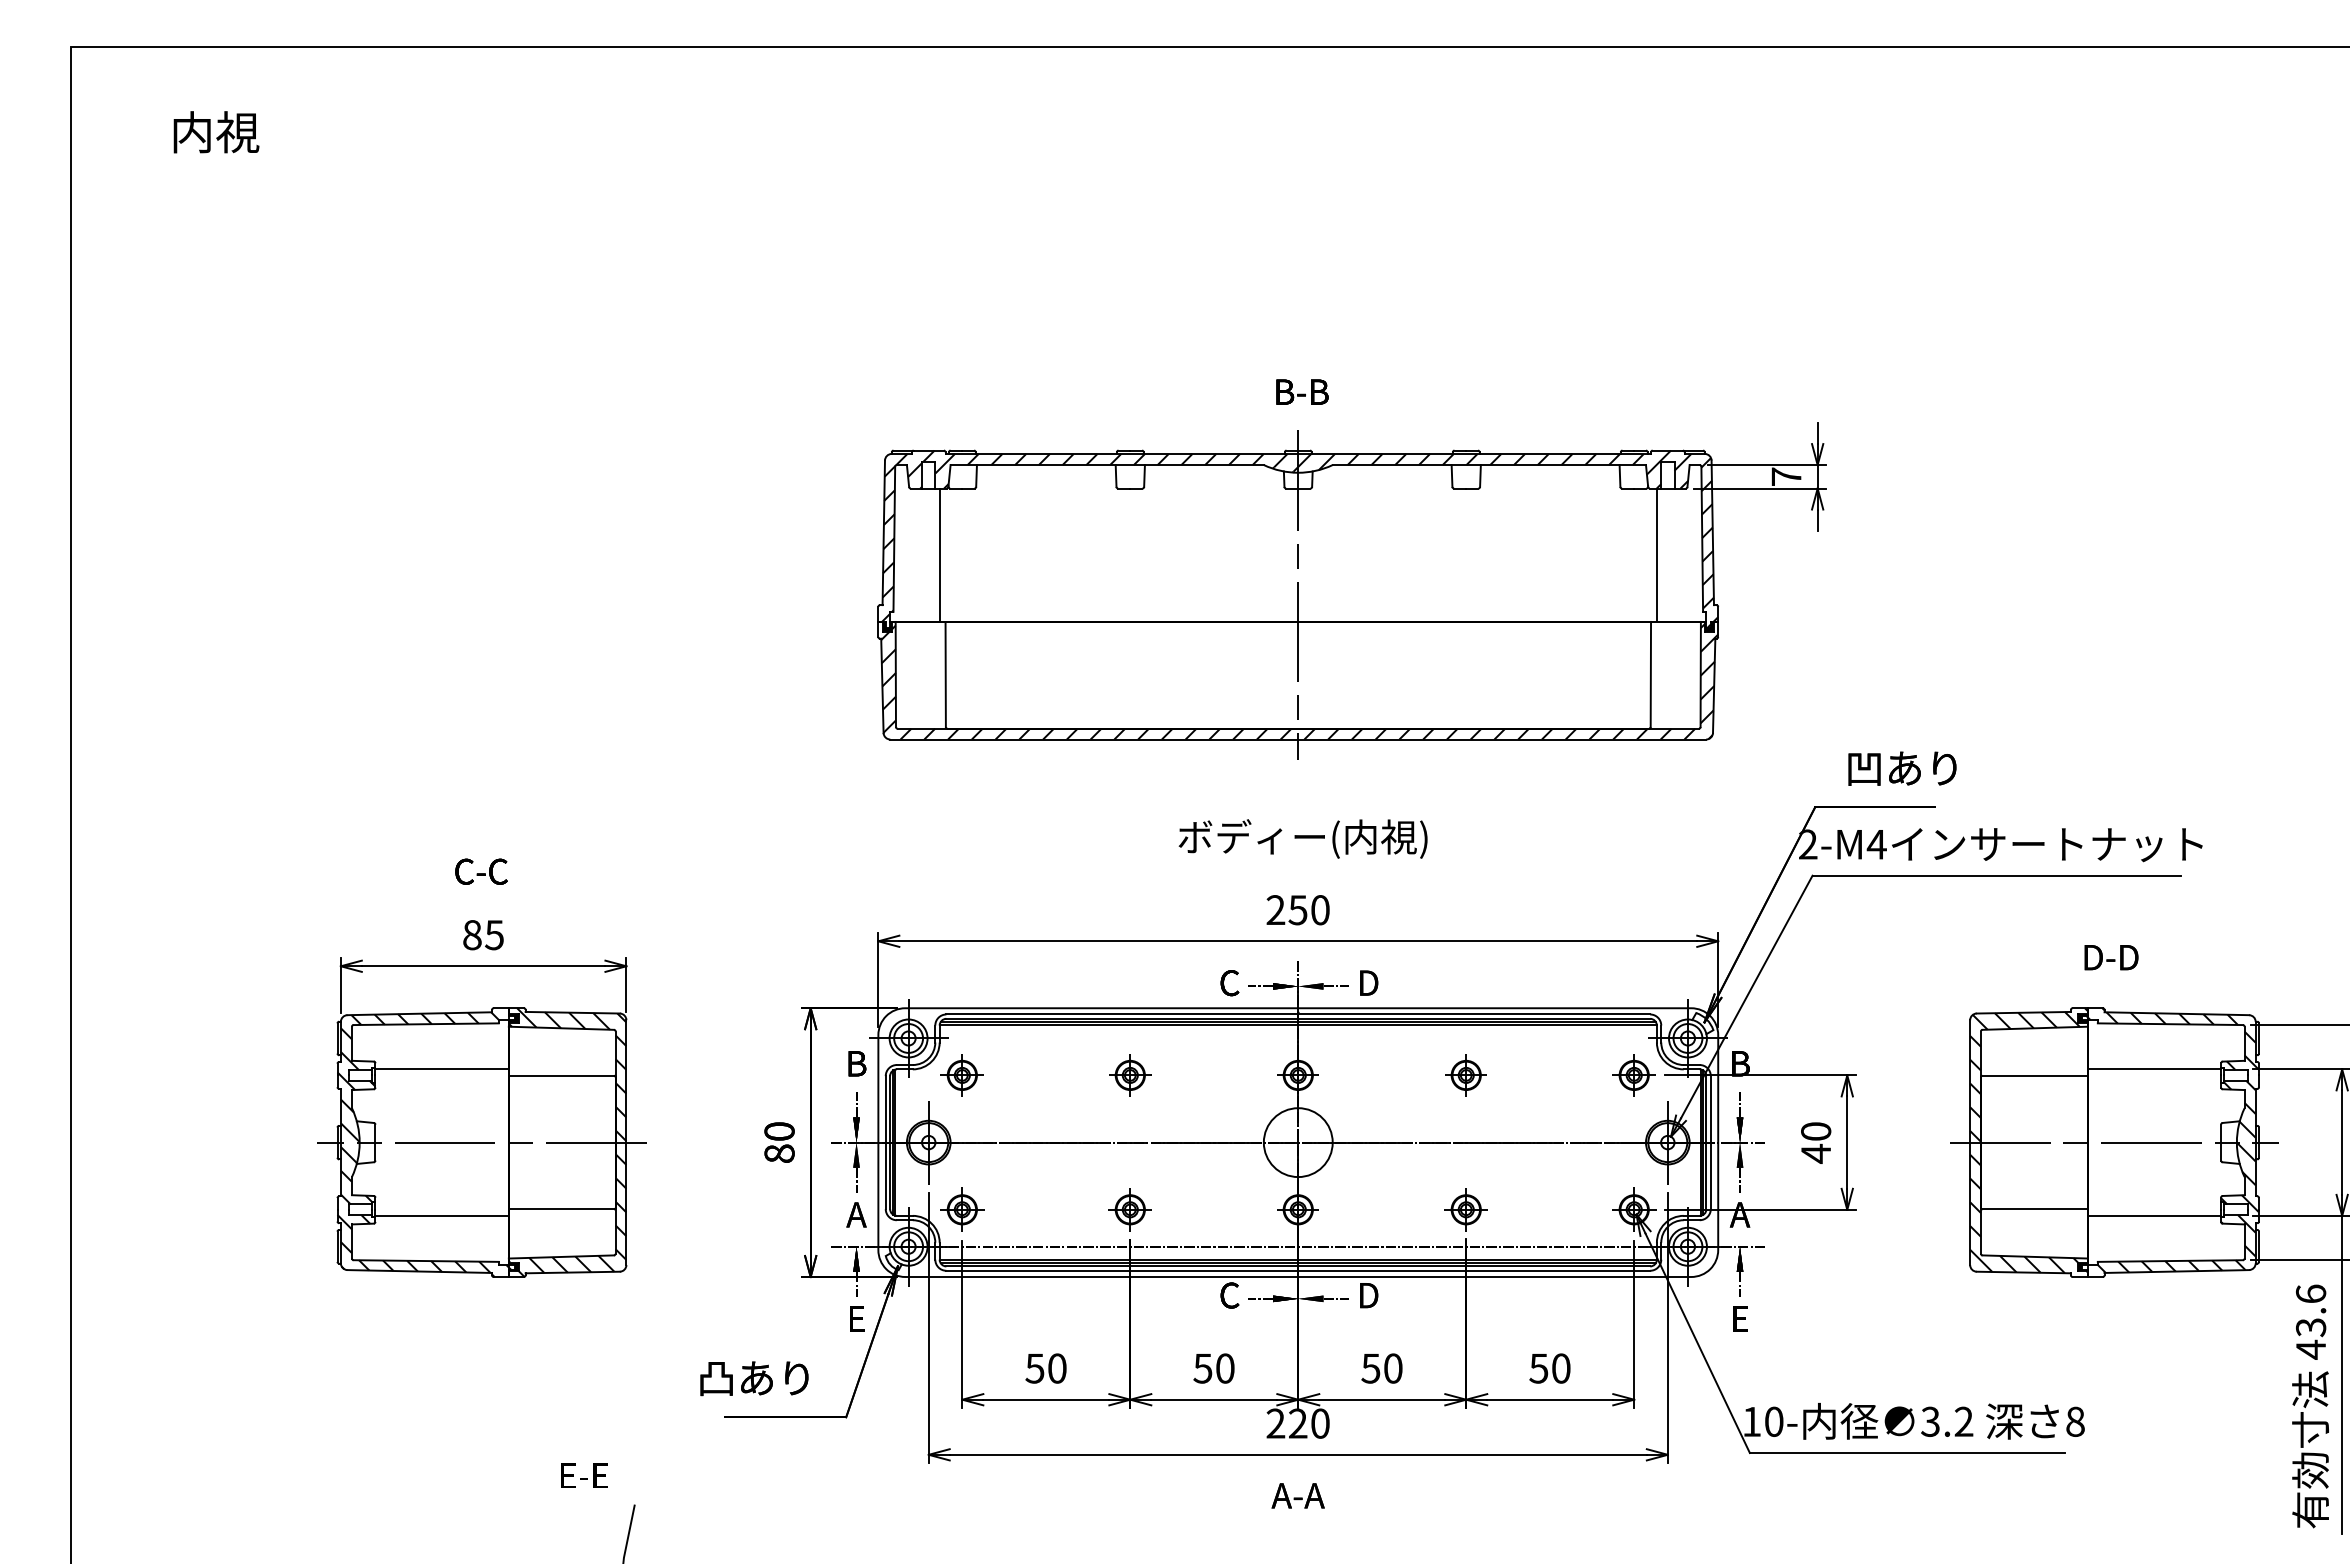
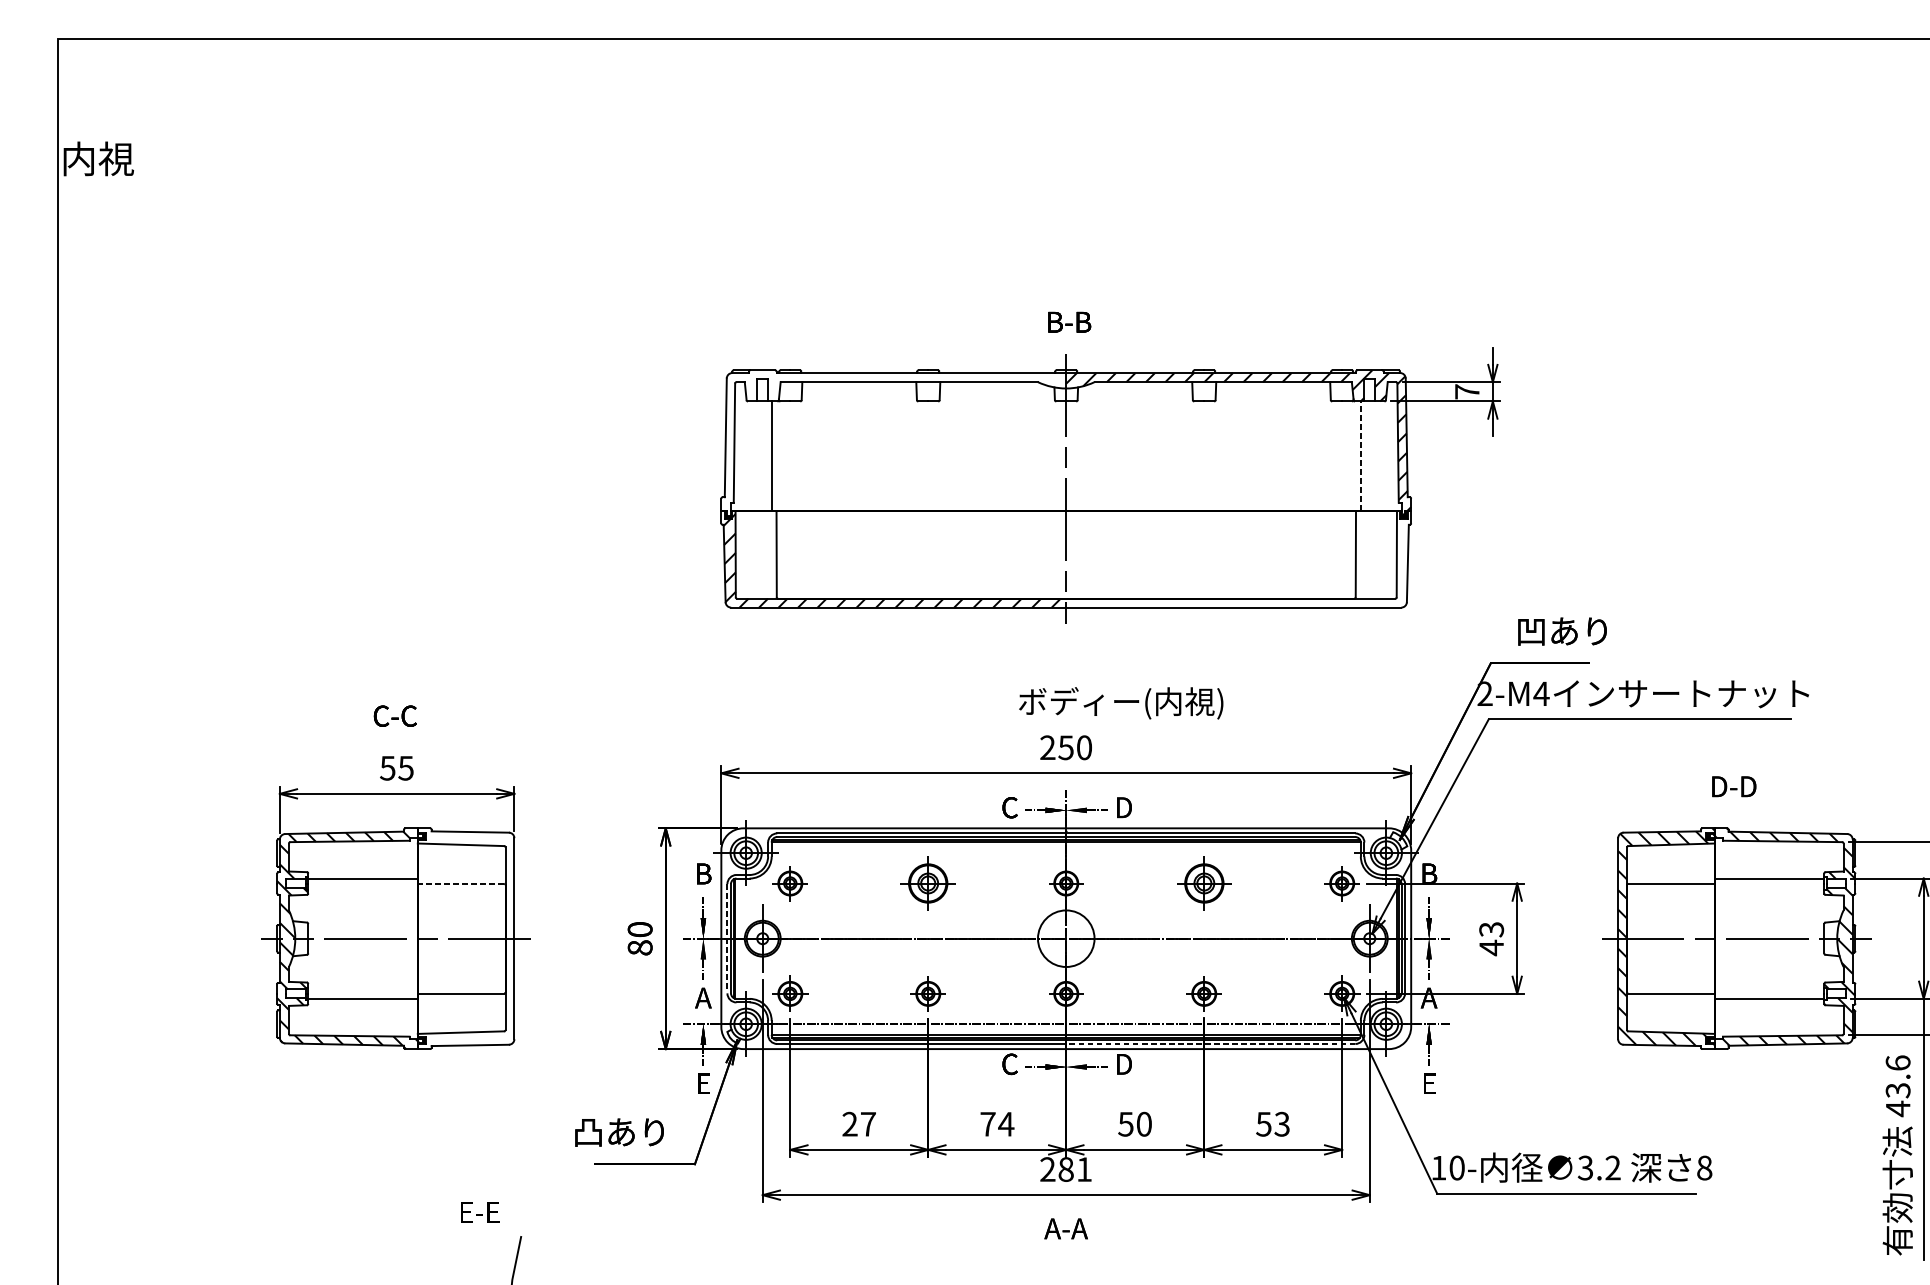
text: (216, 132) -> (98, 159), moved
hatch: (1090, 535) -> (895, 440), removed
line: (1656, 555) -> (1360, 456), solid -> dashed
hatch: (1511, 681) -> (1241, 559), removed
text: (1302, 838) -> (1120, 702), moved
text: (471, 935) -> (387, 768), 85 -> 55
line: (561, 1075) -> (461, 883), solid -> dashed
part: (1130, 1075) -> (928, 883), size x1.6
part: (1465, 1075) -> (1203, 883), size x1.6
text: (1816, 1131) -> (1491, 929), 40 -> 43
hatch: (567, 1142) -> (465, 938), removed
line: (885, 1142) -> (727, 938), solid -> dashed
line: (1474, 1270) -> (1211, 1043), solid -> dashed
text: (1045, 1368) -> (858, 1124), 50 -> 27
text: (1214, 1368) -> (997, 1124), 50 -> 74
text: (1560, 1368) -> (1281, 1124), 50 -> 53
text: (1309, 1423) -> (1075, 1169), 220 -> 281

